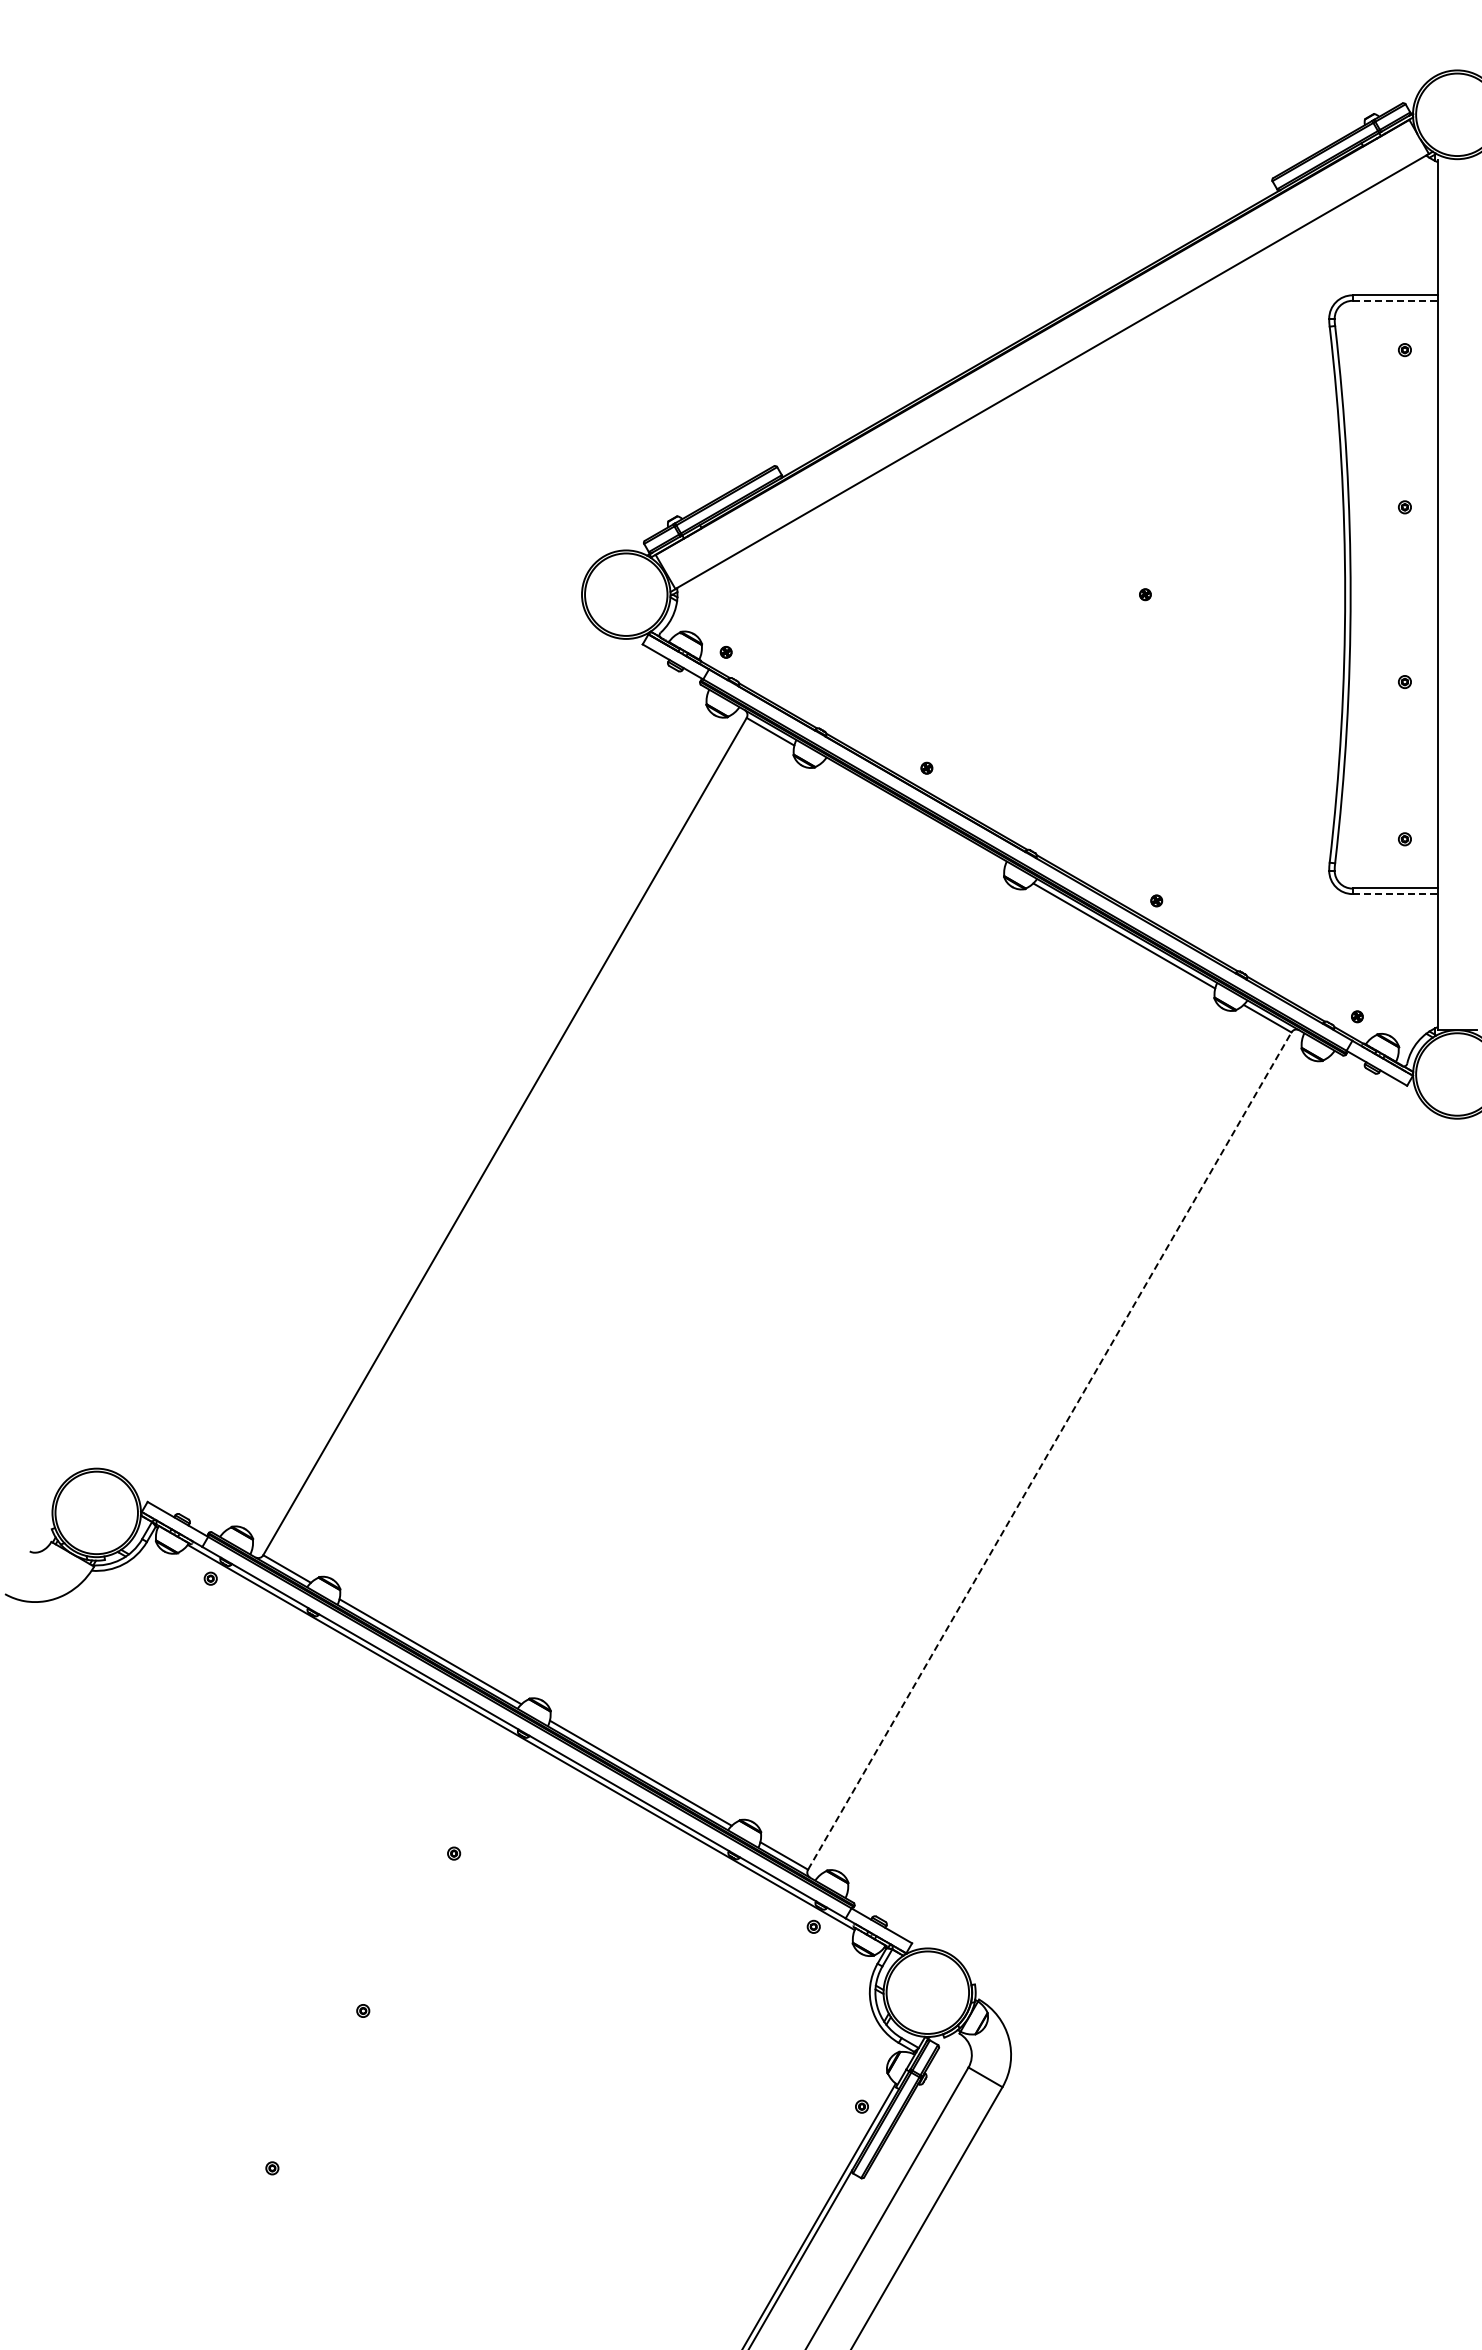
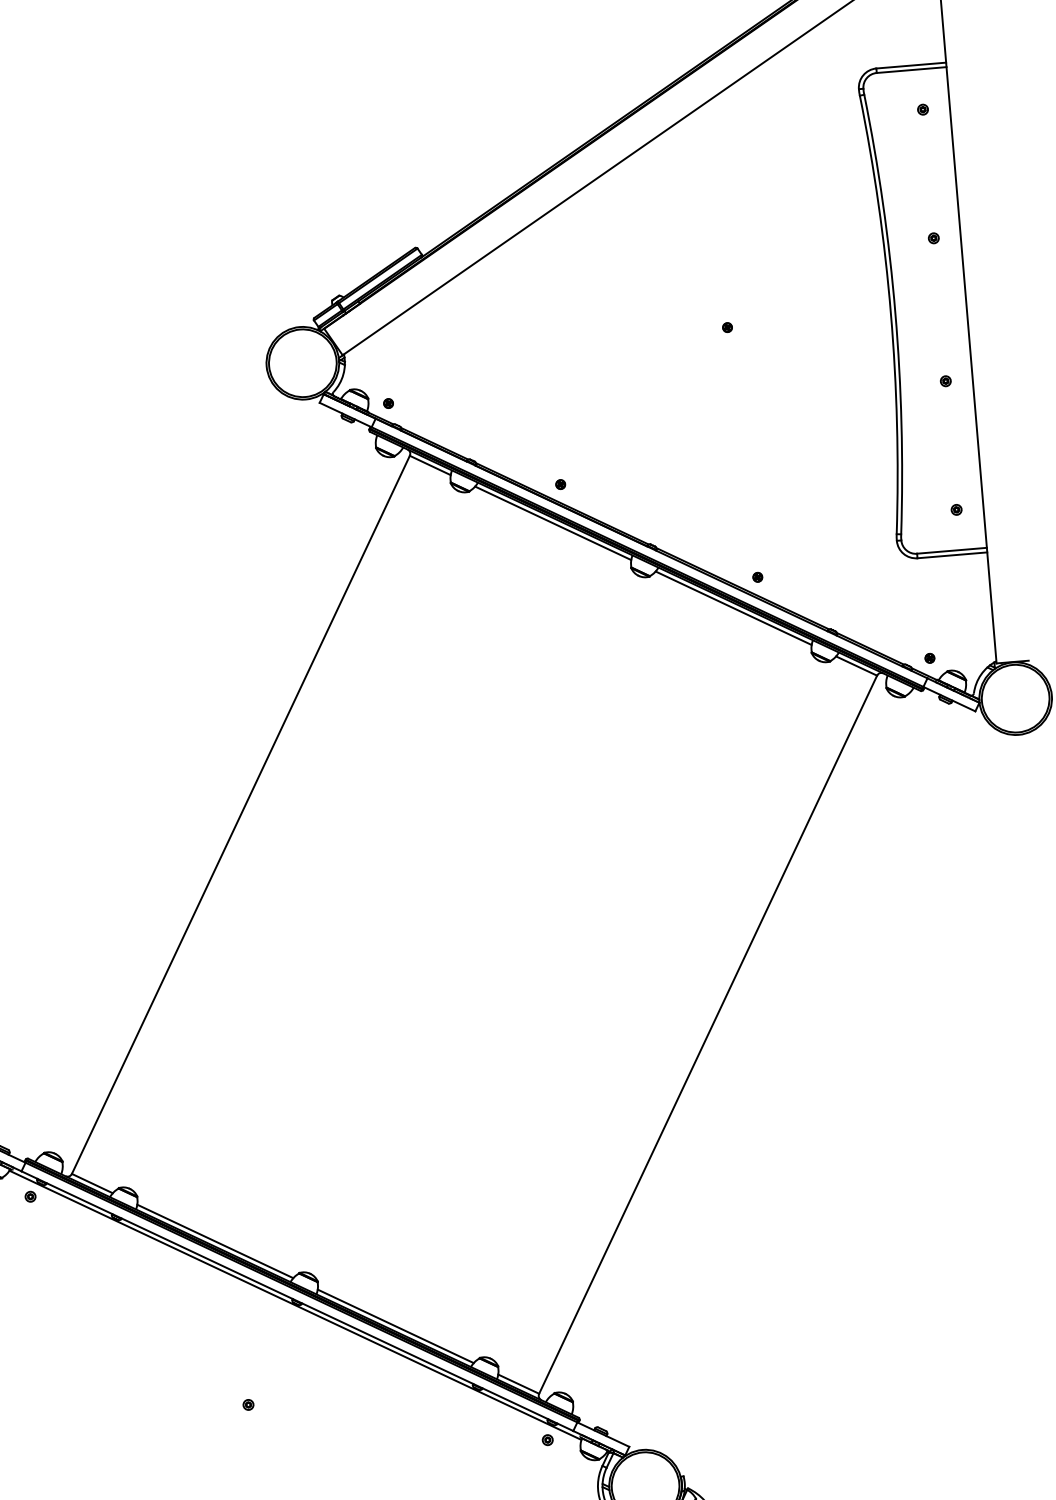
line: (1395, 300) -> (911, 69), dashed -> solid
line: (913, 814) -> (552, 523), added
line: (1395, 894) -> (952, 555), dashed -> solid
line: (1050, 1450) -> (708, 1034), dashed -> solid

